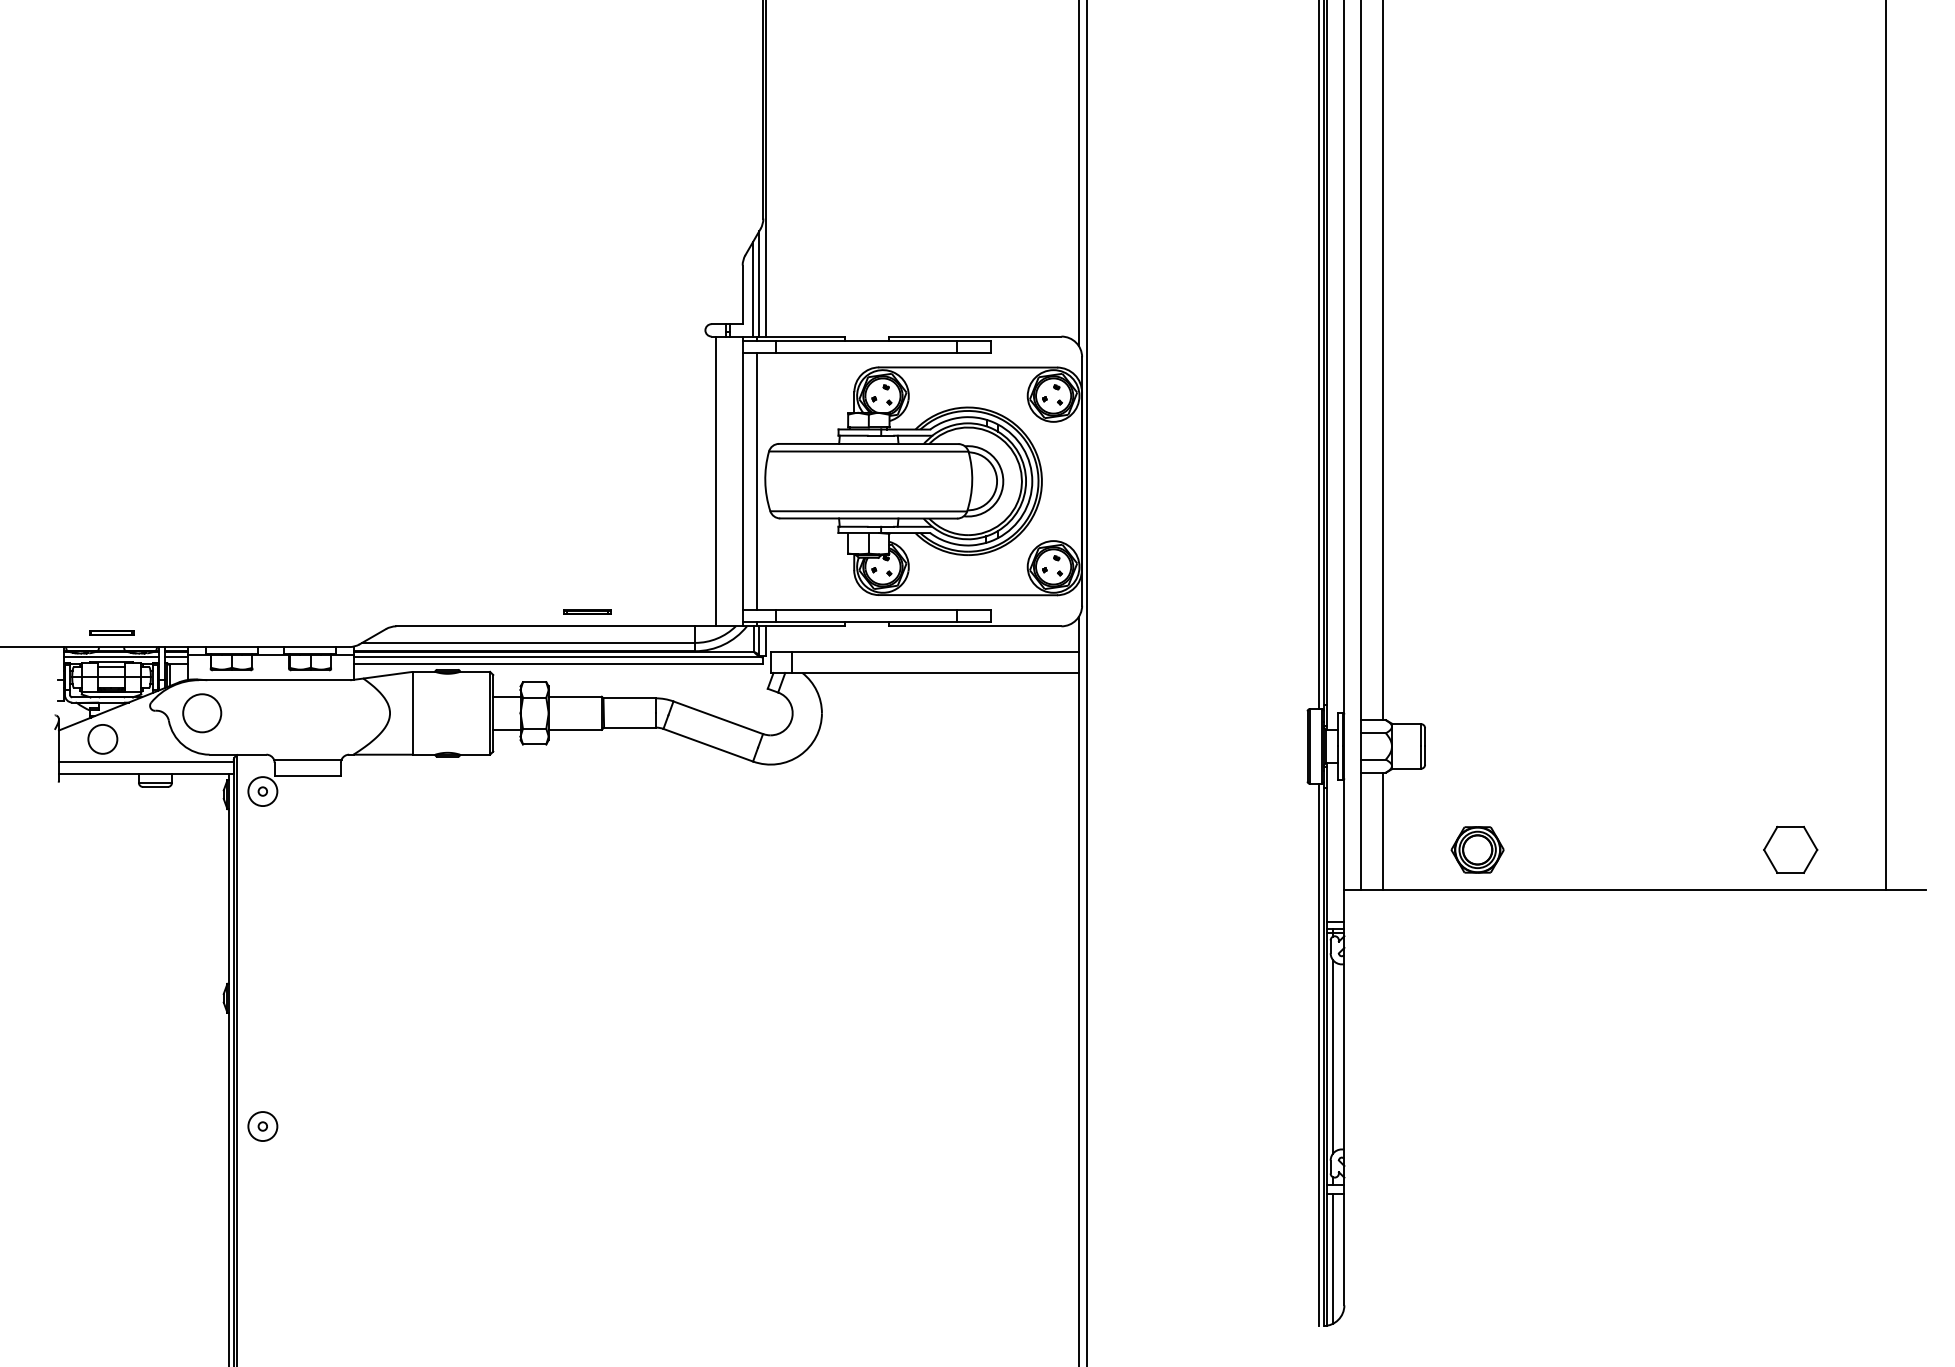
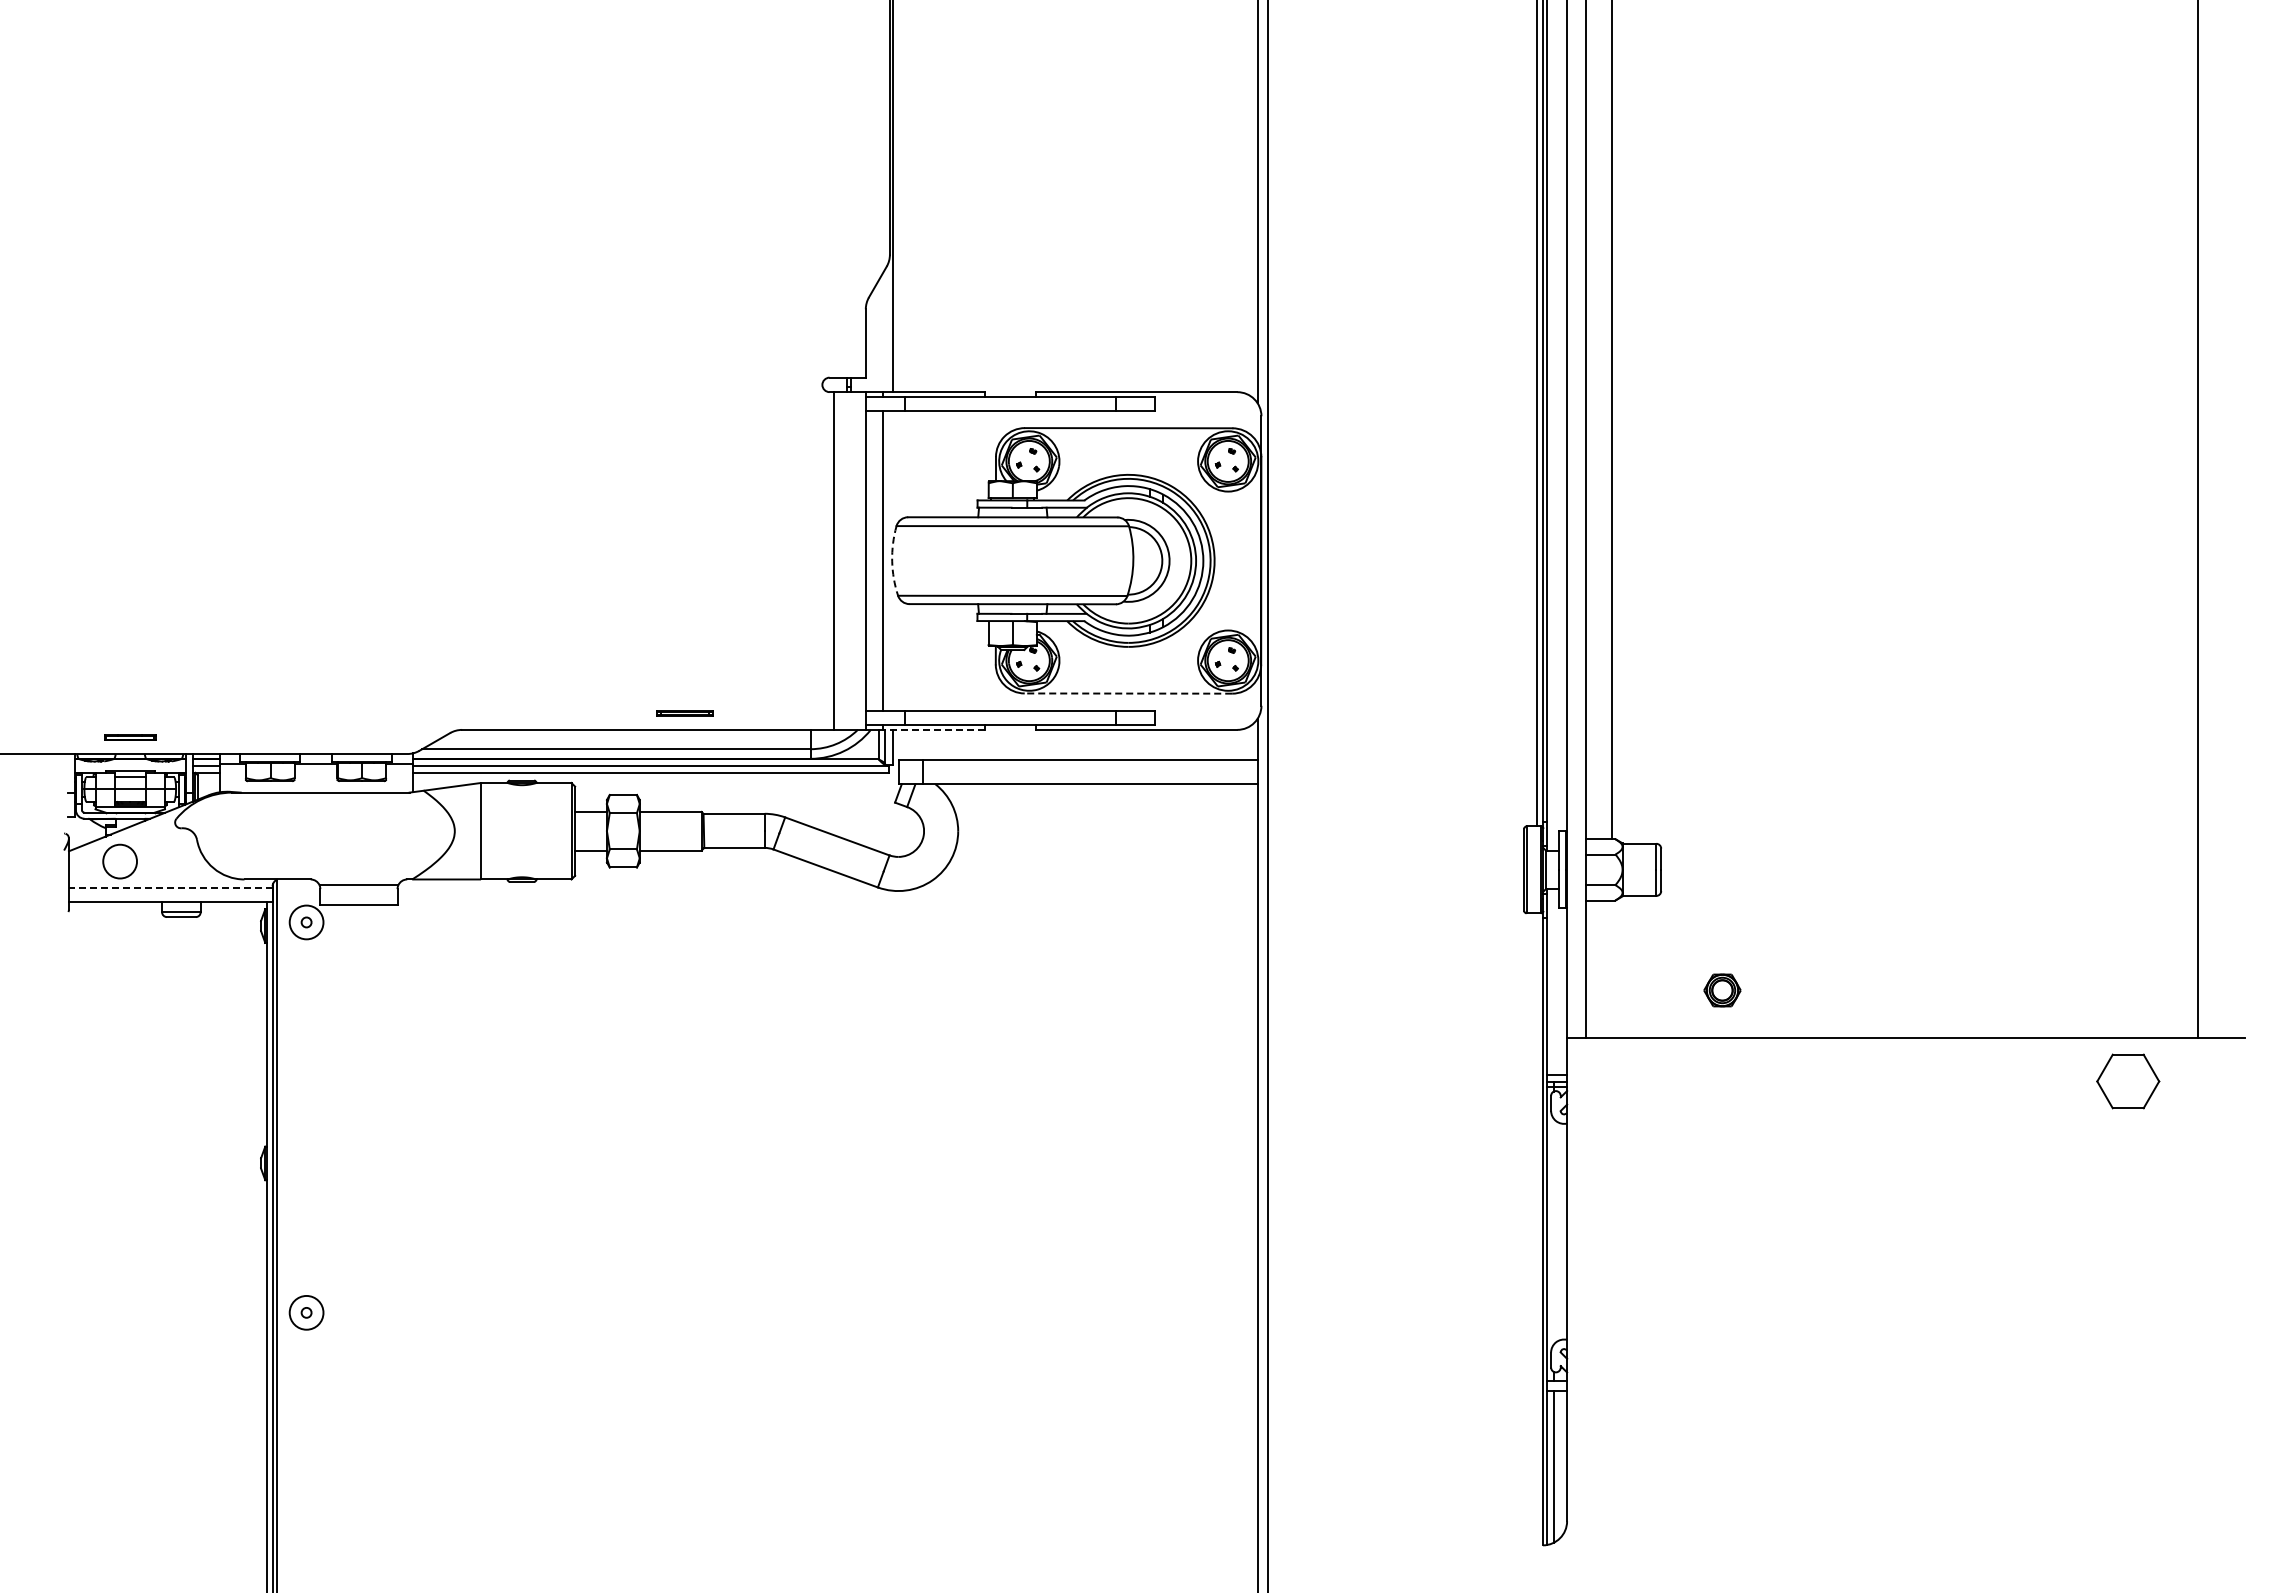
line: (759, 283) -> (885, 330), removed
line: (753, 288) -> (878, 336), removed
arc: (765, 481) -> (892, 561), solid -> dashed
line: (968, 595) -> (1128, 693), solid -> dashed
line: (800, 626) -> (933, 729), solid -> dashed
line: (110, 657) -> (129, 766), removed
circle: (201, 713) -> (235, 831), removed
line: (146, 762) -> (170, 888), solid -> dashed
line: (1382, 831) -> (1611, 968), removed
part: (1477, 849) -> (1722, 990), size x0.6
part: (1790, 849) -> (2128, 1081), moved
line: (1318, 1055) -> (1537, 1229), removed
line: (1332, 1056) -> (1553, 1231), removed

